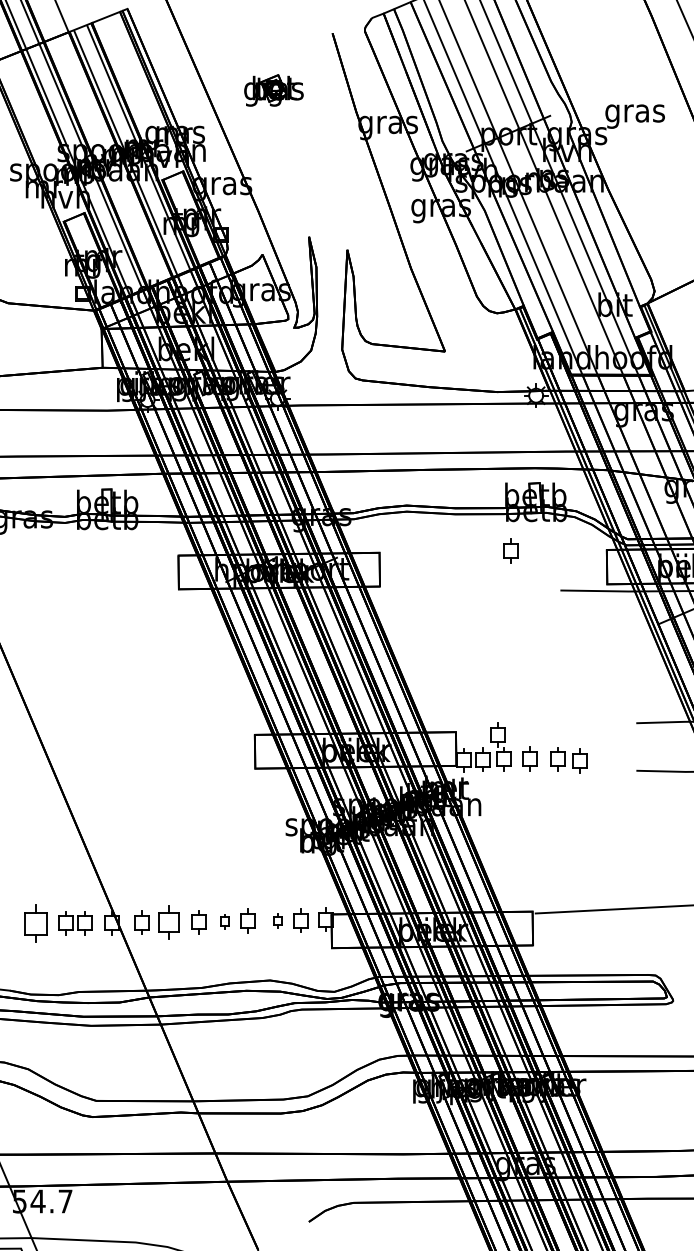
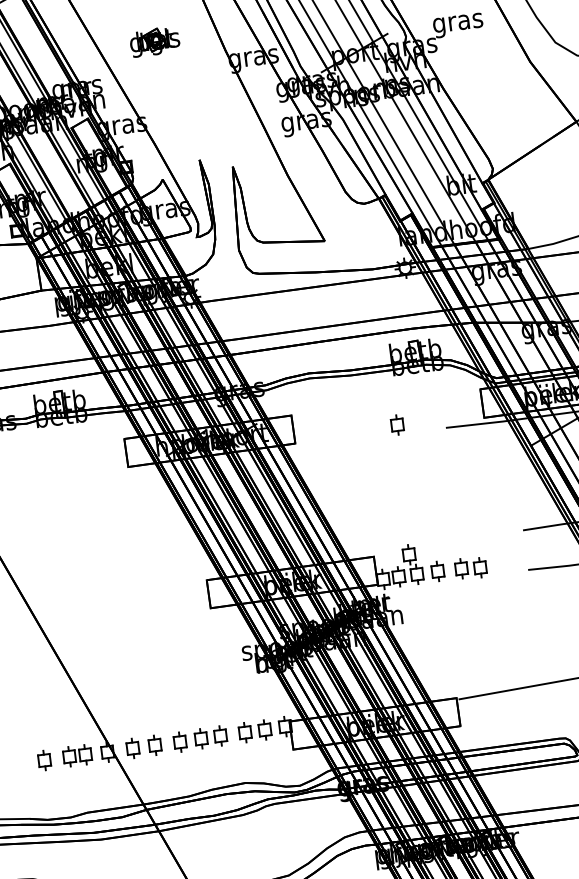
part: (510, 550) -> (397, 424), moved
part: (277, 920) -> (245, 732), size x1.67
part: (224, 921) -> (201, 738), size x1.67
part: (168, 922) -> (154, 745), size x0.71
part: (35, 923) -> (44, 760), size x0.62

